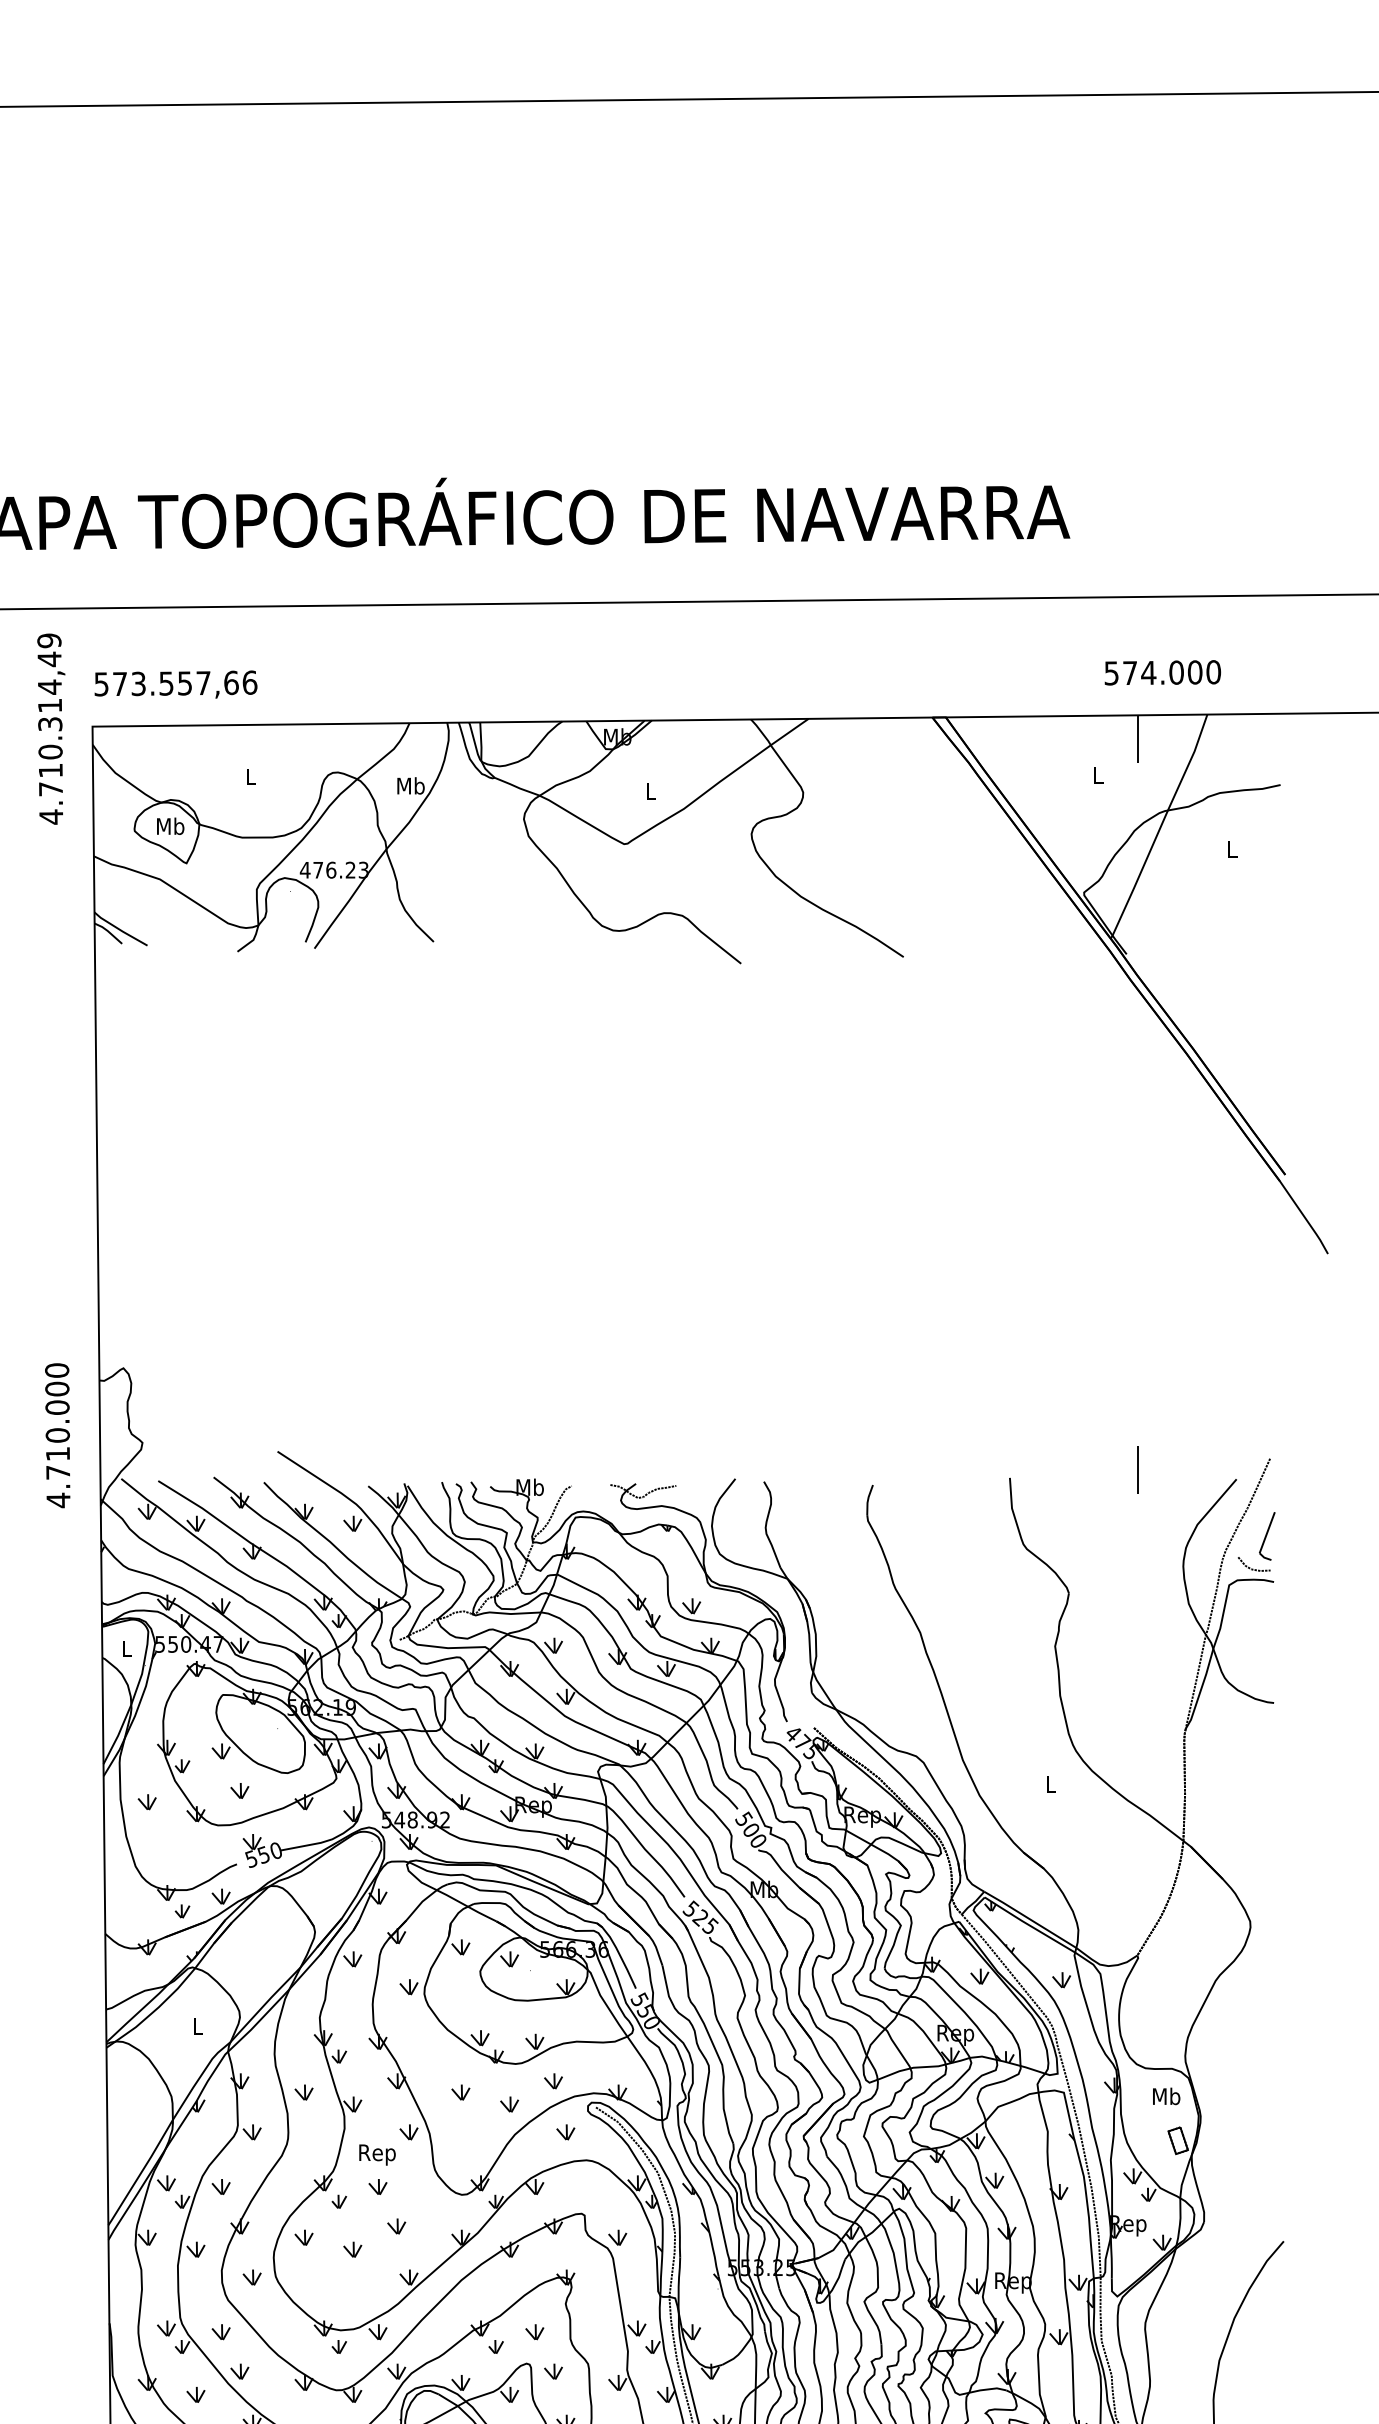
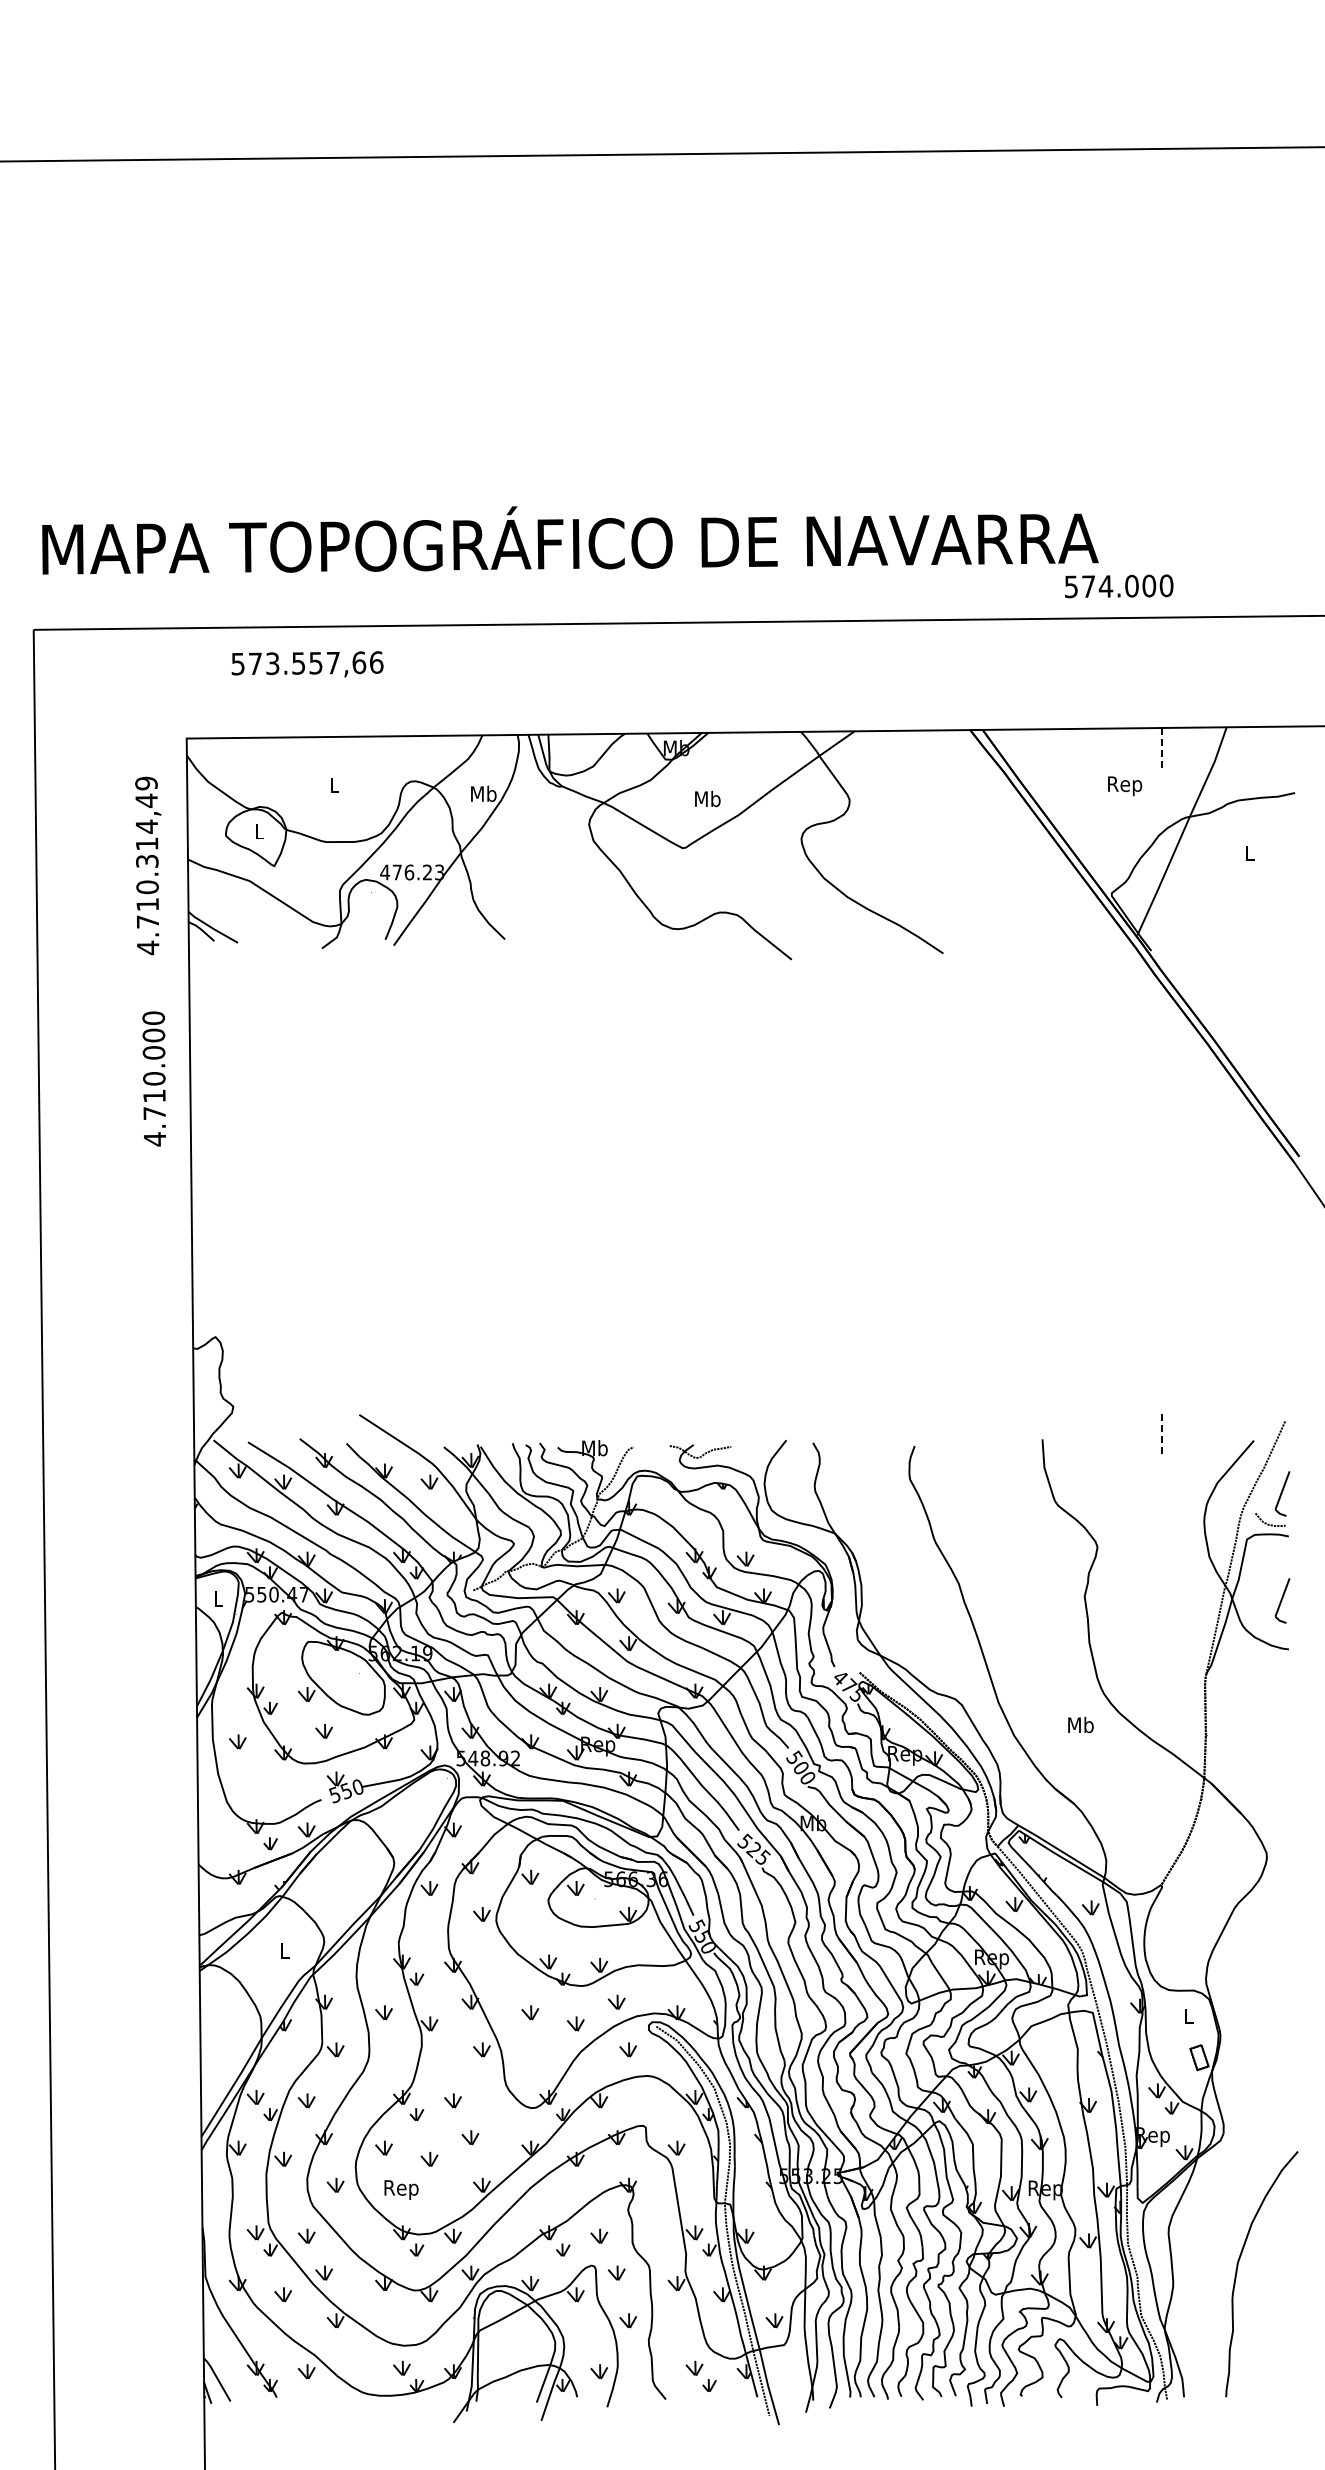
text: (1163, 672) -> (1119, 586), moved
text: (175, 684) -> (307, 664), moved
text: (51, 728) -> (148, 865), moved
line: (1138, 739) -> (1162, 750), solid -> dashed
text: (1098, 778) -> (1125, 786), L -> Rep
text: (650, 790) -> (707, 798), L -> Mb
text: (170, 826) -> (259, 831), Mb -> L
text: (56, 1435) -> (153, 1078), moved
line: (1138, 1469) -> (1162, 1431), solid -> dashed
part: (1267, 1650) -> (1282, 1600), added
text: (1050, 1783) -> (1080, 1724), L -> Mb
text: (1166, 2096) -> (1188, 2016), Mb -> L
text: (377, 2154) -> (401, 2189), moved

